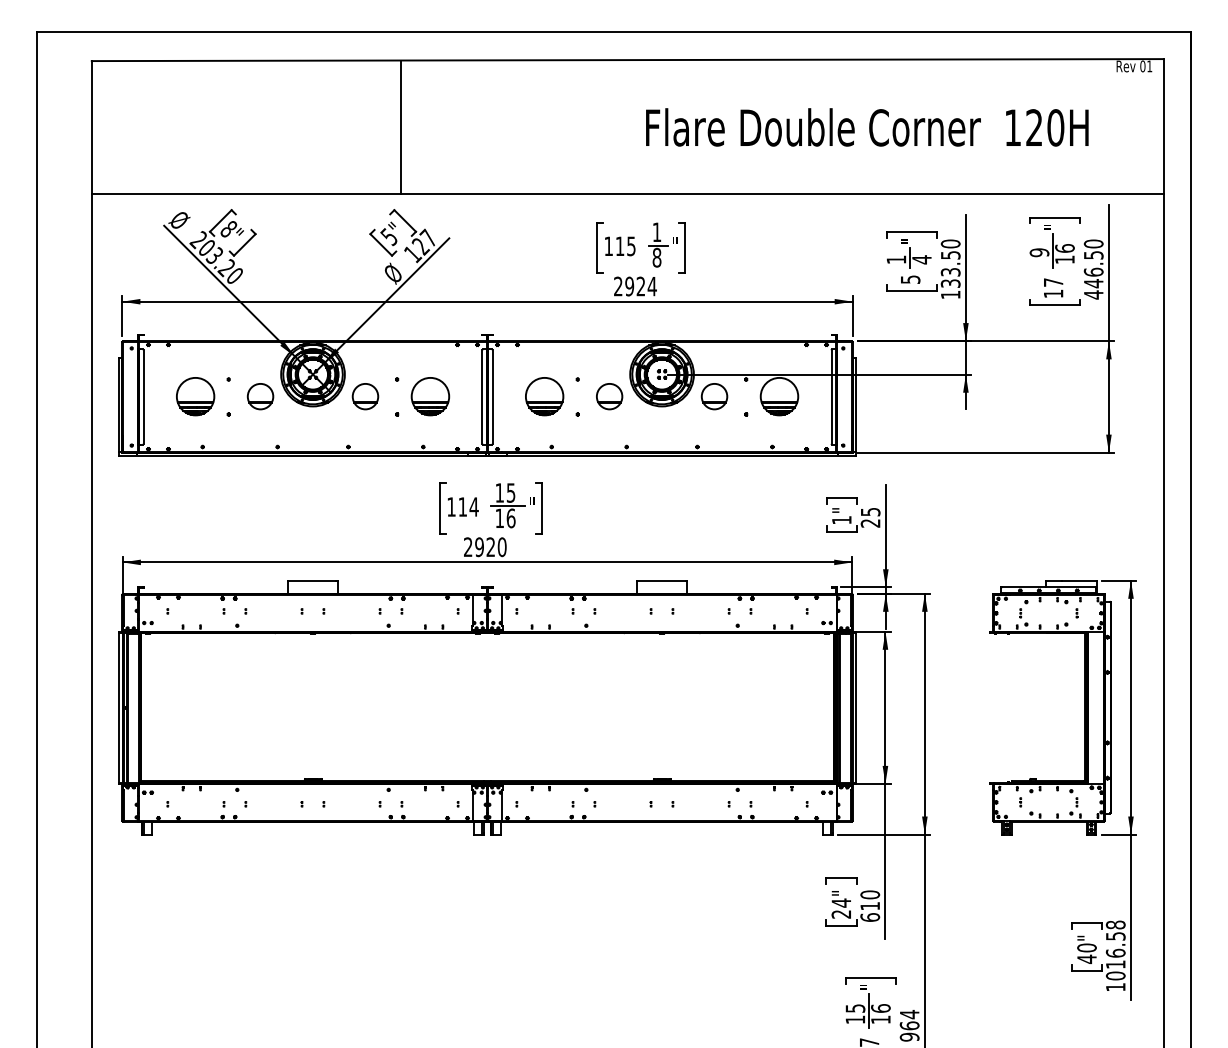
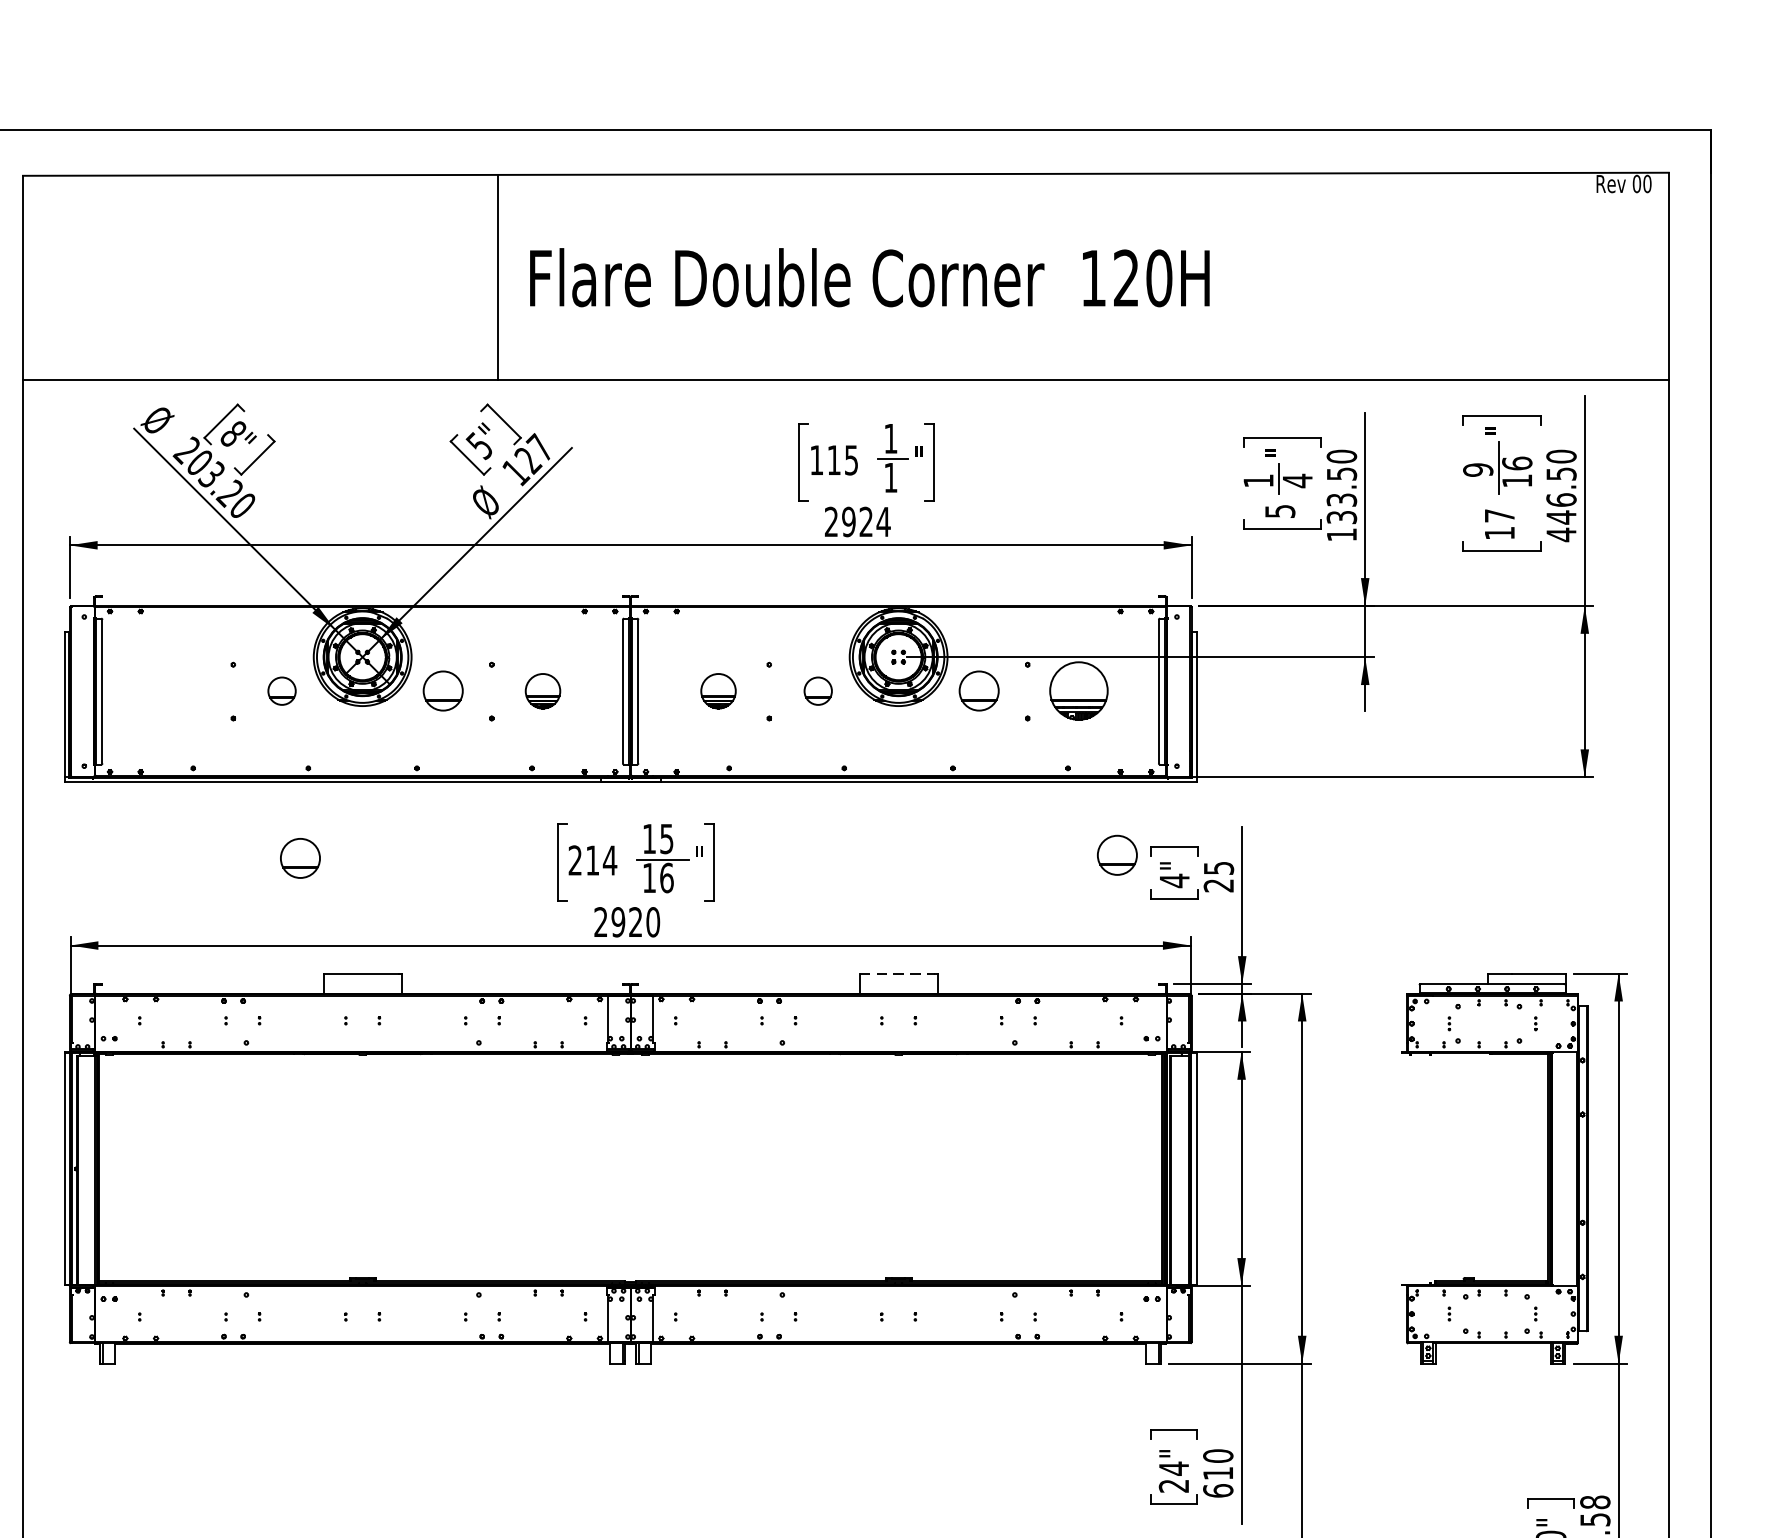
text: (1149, 66) -> (1647, 184), 01 -> 00
text: (867, 127) -> (870, 277), moved
text: (656, 257) -> (890, 477), 8 -> 1
part: (195, 396) -> (182, 690), removed
part: (260, 396) -> (282, 690), size x0.7
part: (430, 396) -> (543, 690), size x0.6
part: (544, 396) -> (718, 690), size x0.6
part: (609, 396) -> (817, 690), size x0.7
part: (804, 503) -> (1117, 855), added
part: (272, 505) -> (300, 858), added
text: (451, 506) -> (575, 859), 114 -> 214
text: (841, 519) -> (1174, 879), 1" -> 4"
line: (661, 580) -> (897, 973), solid -> dashed

